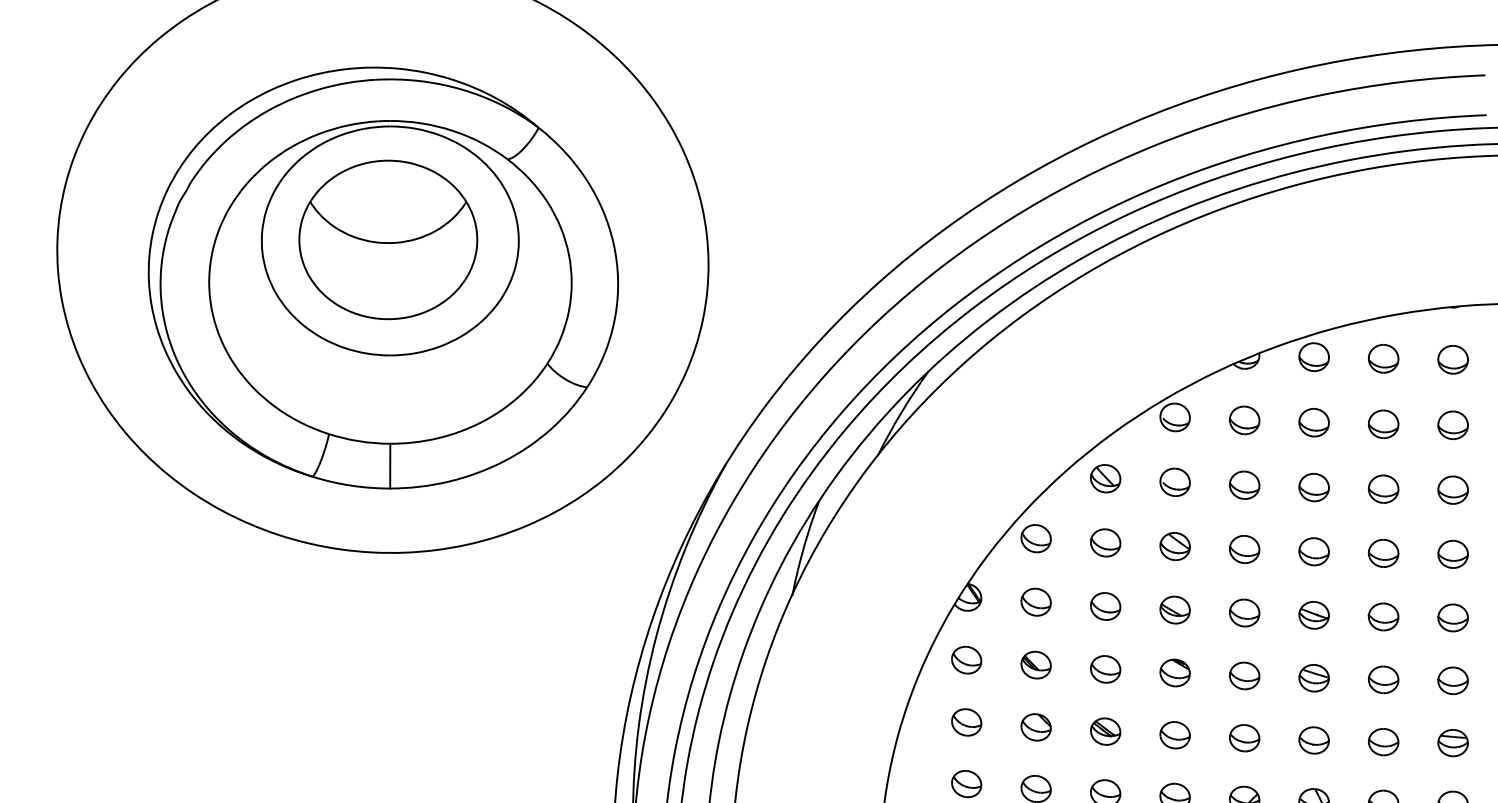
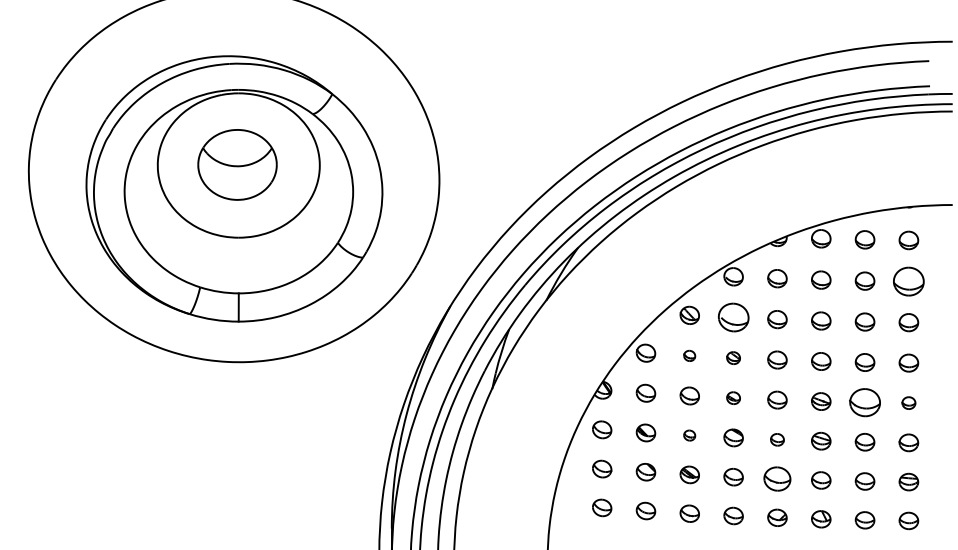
part: (388, 239) -> (237, 164), size x0.7
part: (1452, 424) -> (908, 281), size x1.6
part: (1174, 481) -> (733, 317), size x1.6
part: (1105, 542) -> (689, 355), size x0.6
part: (1174, 545) -> (733, 357), size x0.7
part: (1174, 608) -> (733, 397), size x0.7
part: (1382, 616) -> (864, 402), size x1.6
part: (1452, 616) -> (908, 402), size x0.7
part: (1105, 669) -> (689, 435), size x0.6
part: (1244, 675) -> (777, 439), size x0.7
part: (1244, 737) -> (777, 478), size x1.4

